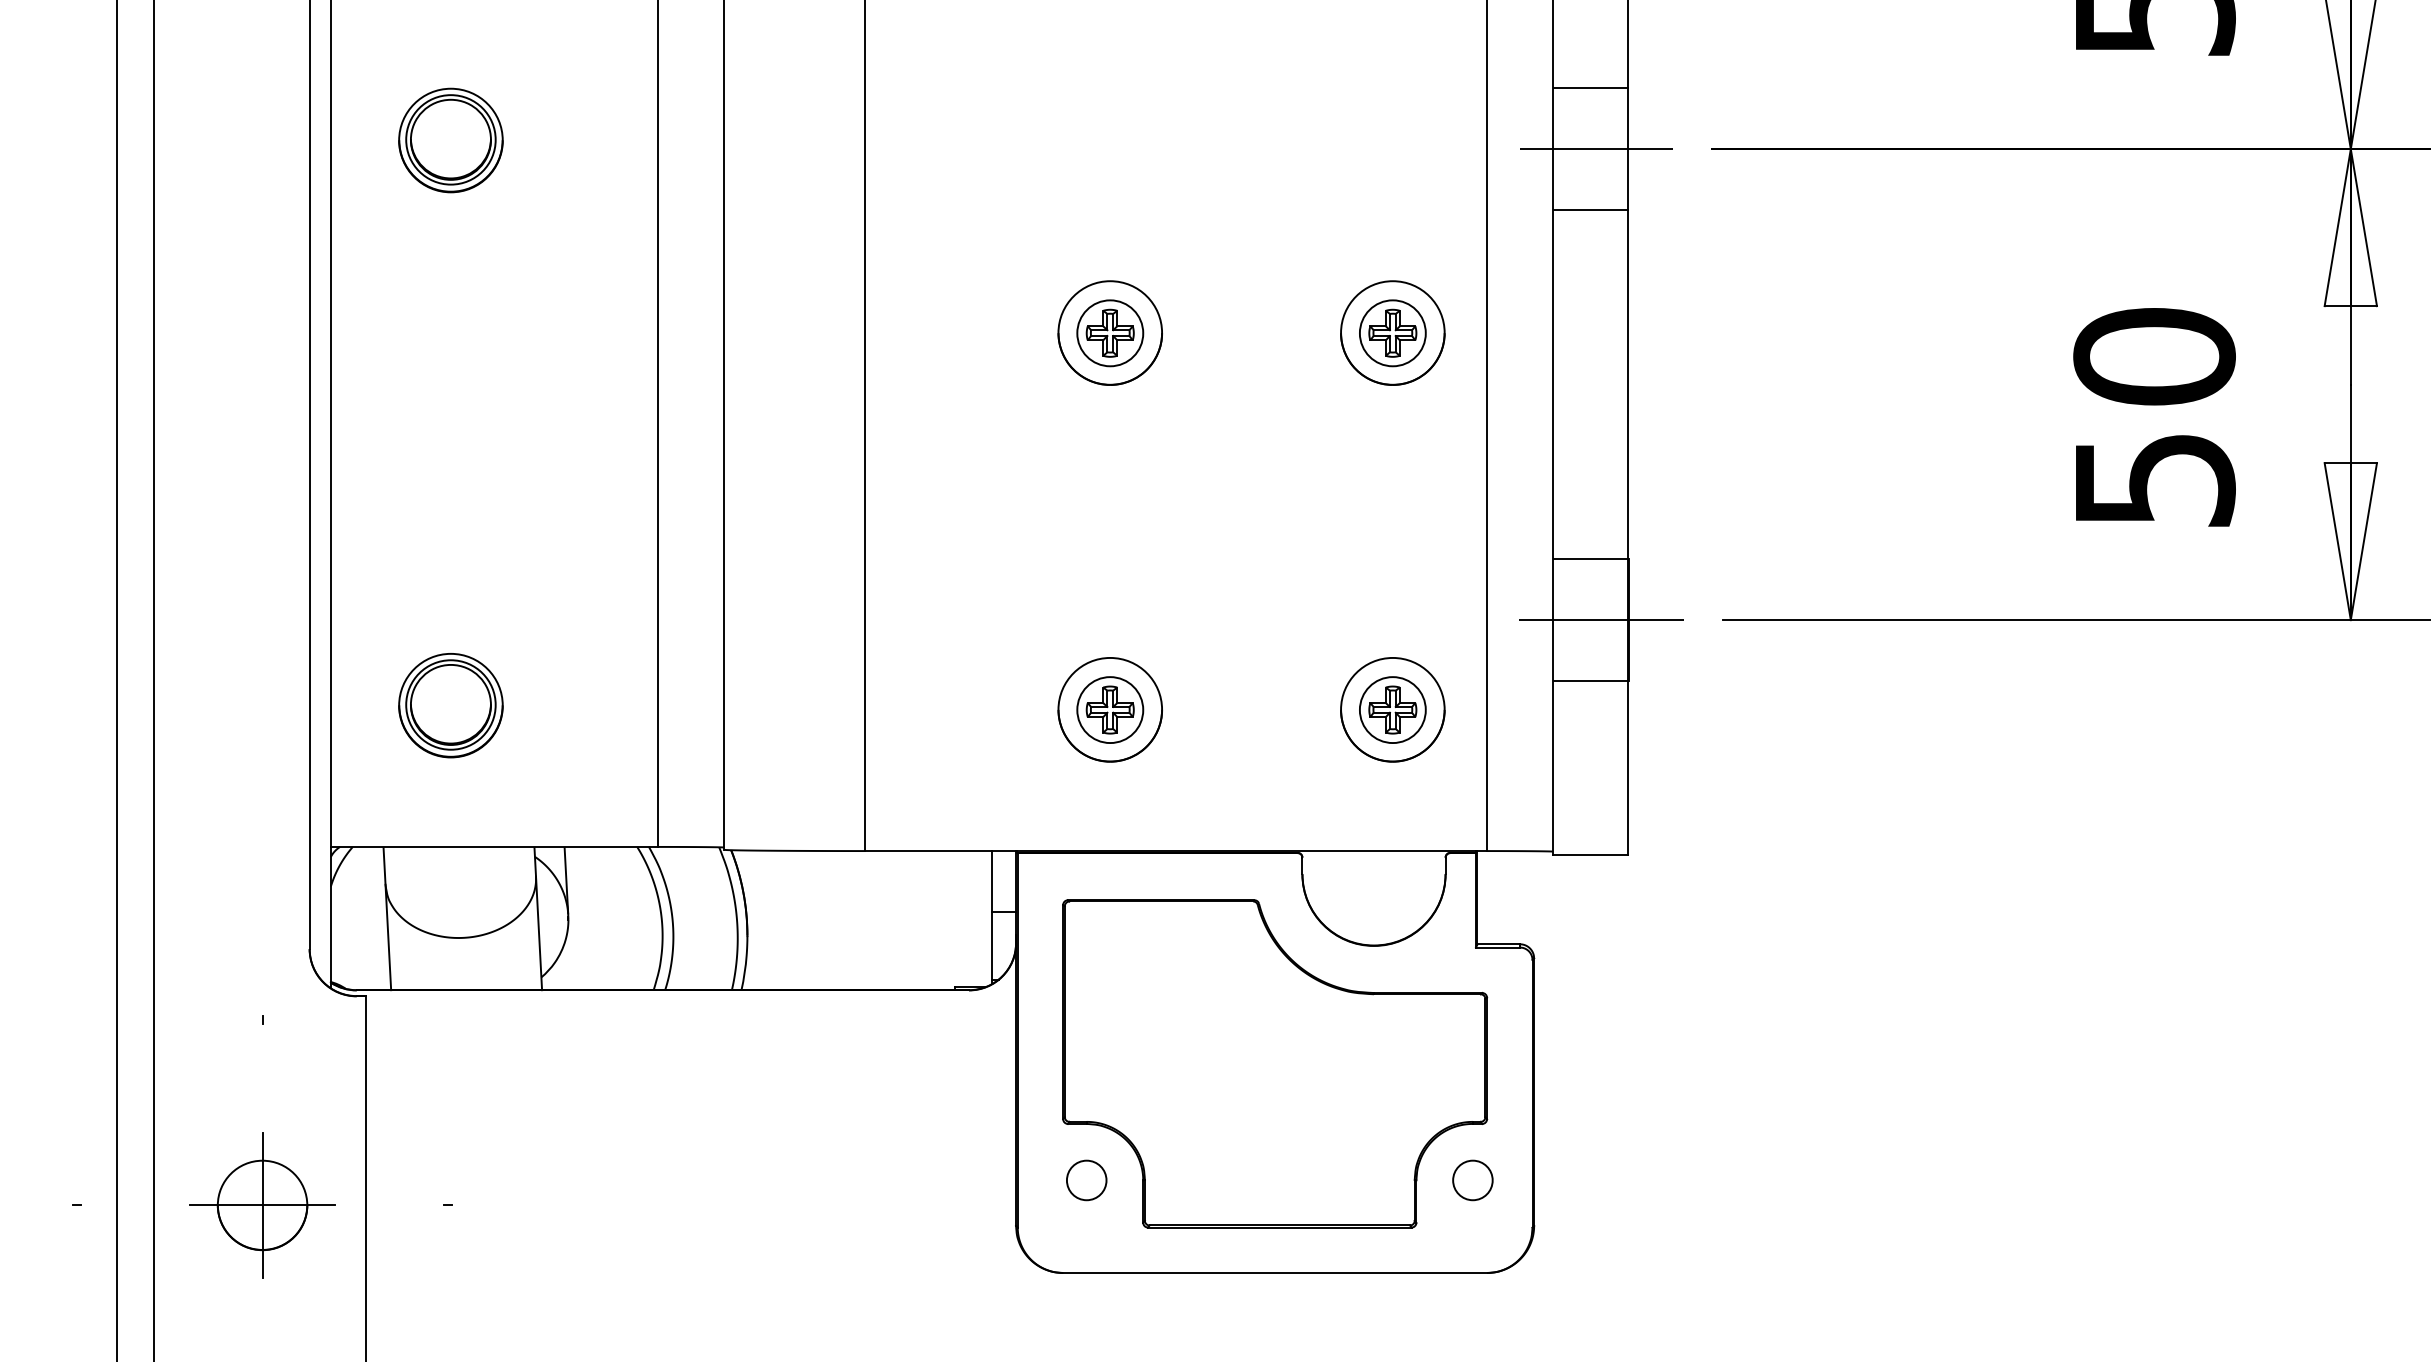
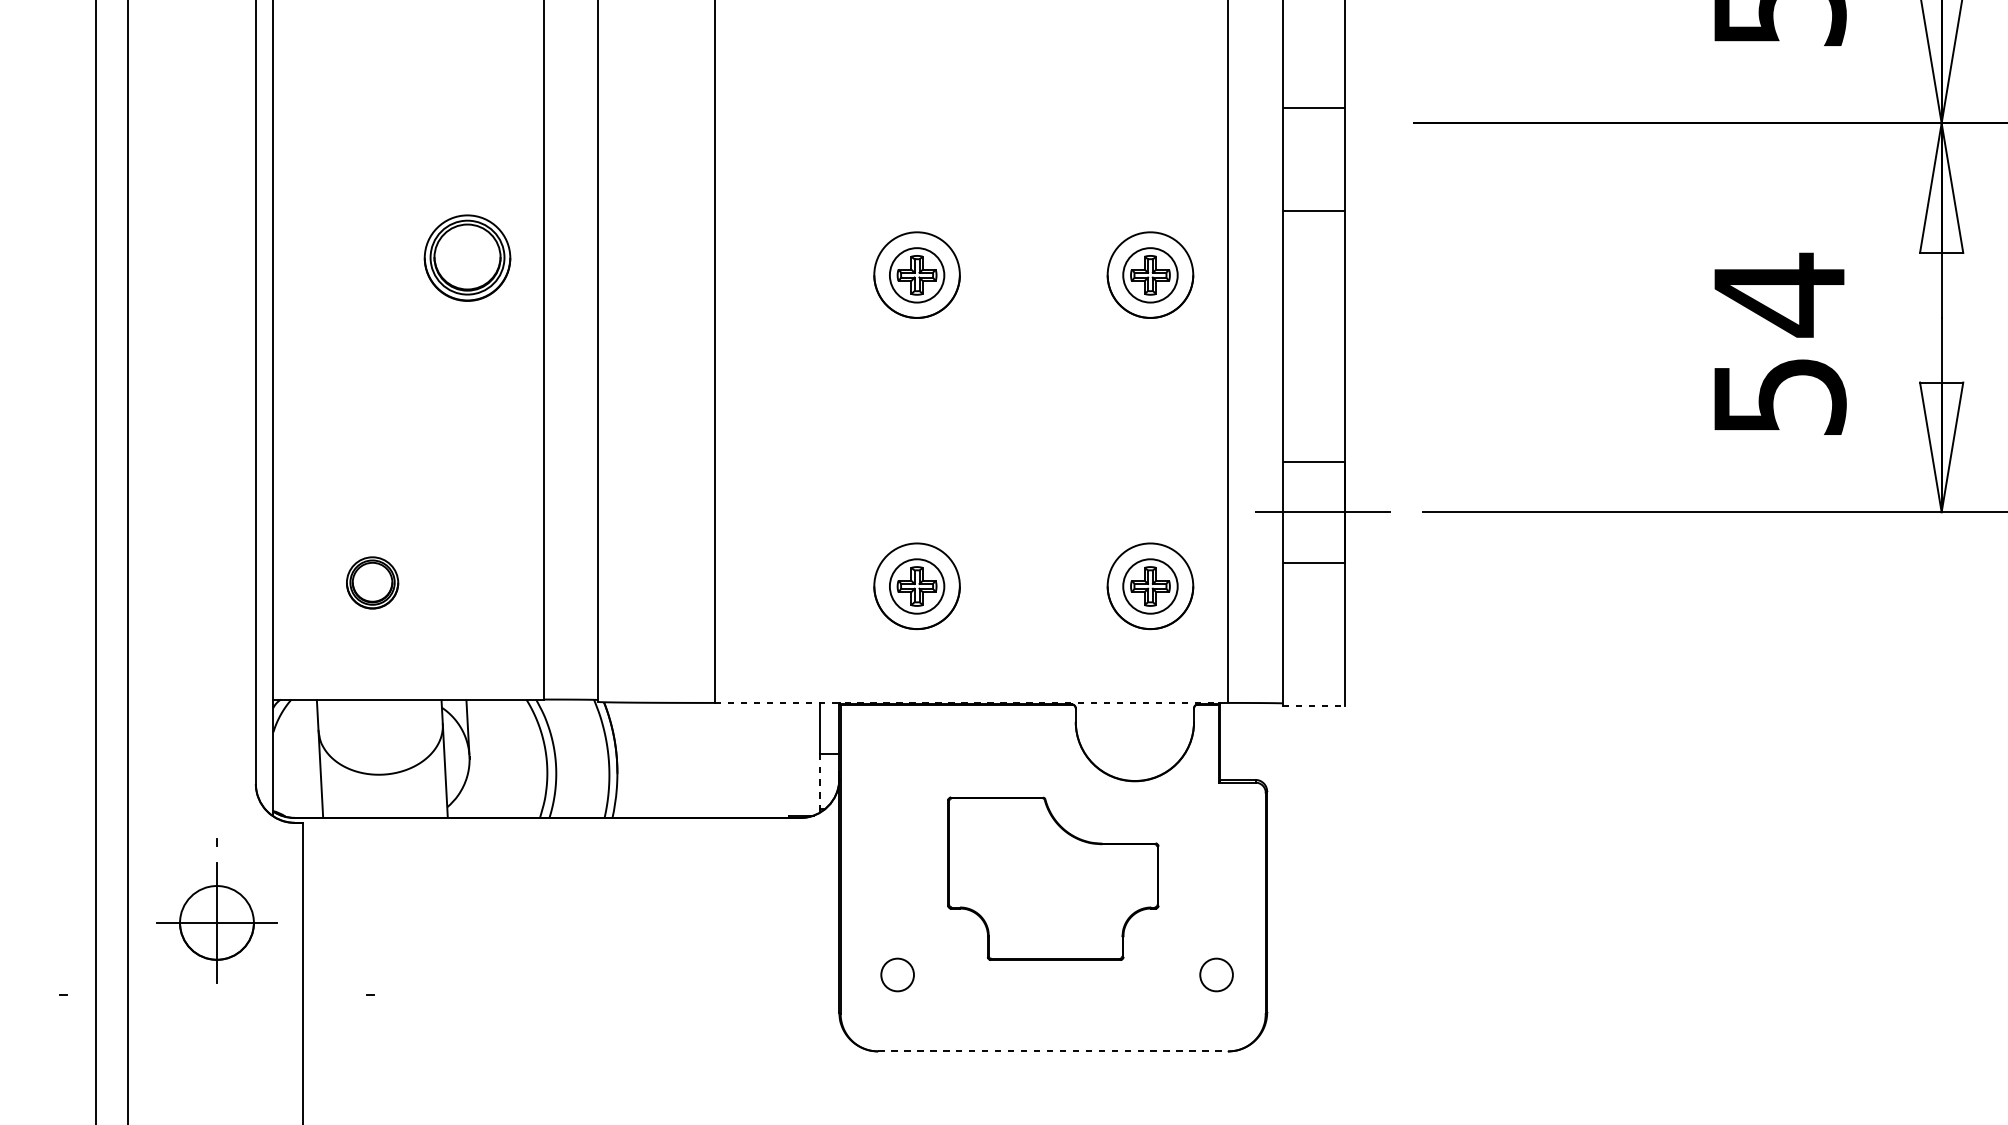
line: (1590, 87) -> (1313, 107), moved
part: (450, 140) -> (467, 258), moved
line: (1596, 149) -> (1318, 123), removed
line: (1590, 210) -> (1313, 211), moved
text: (2154, 357) -> (1779, 295), 50 -> 54
part: (450, 705) -> (372, 582), size x0.6
line: (1176, 851) -> (971, 703), solid -> dashed
line: (1590, 854) -> (1313, 705), solid -> dashed
line: (992, 945) -> (819, 780), solid -> dashed
part: (1275, 1063) -> (1053, 878), size x0.6
part: (262, 1205) -> (216, 923), moved
line: (1275, 1273) -> (1053, 1051), solid -> dashed

